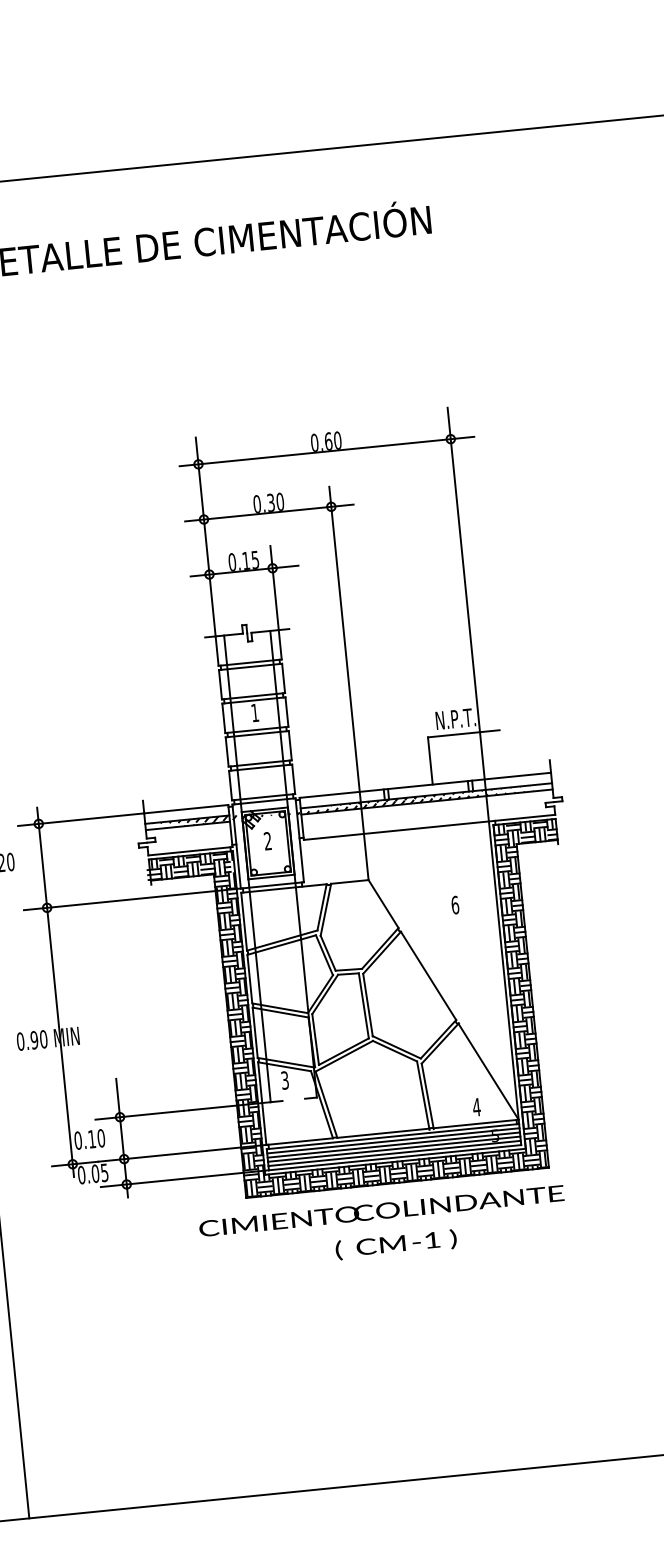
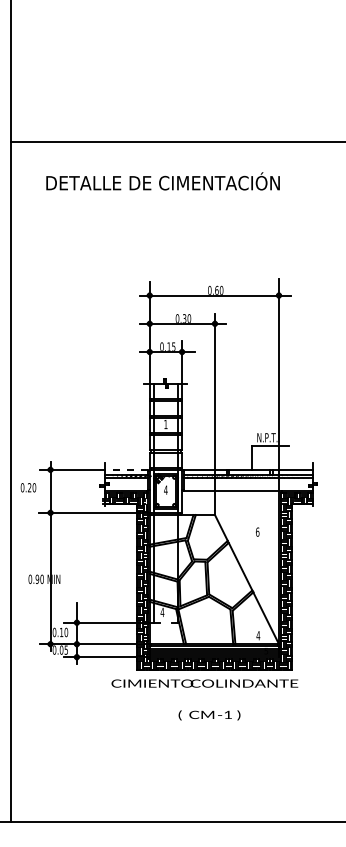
line: (186, 808) -> (126, 469), solid -> dashed
text: (266, 839) -> (165, 489), 2 -> 4
text: (285, 1080) -> (162, 612), 3 -> 4
text: (396, 1244) -> (209, 715), moved

